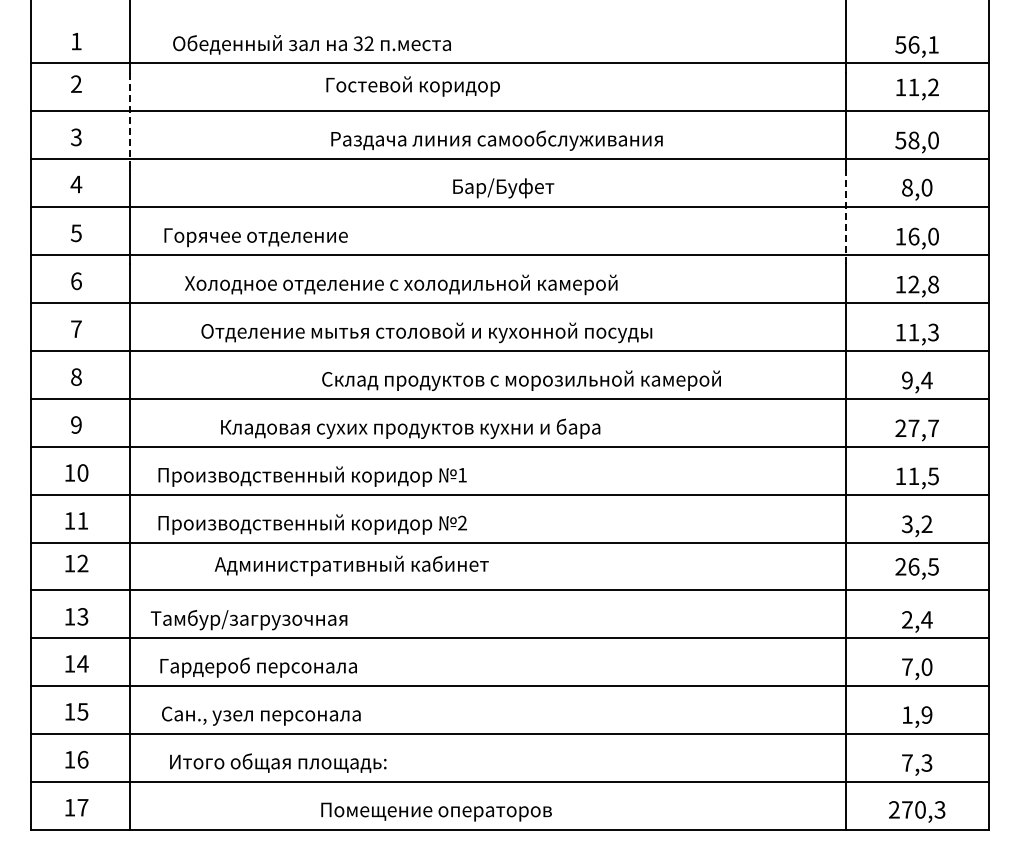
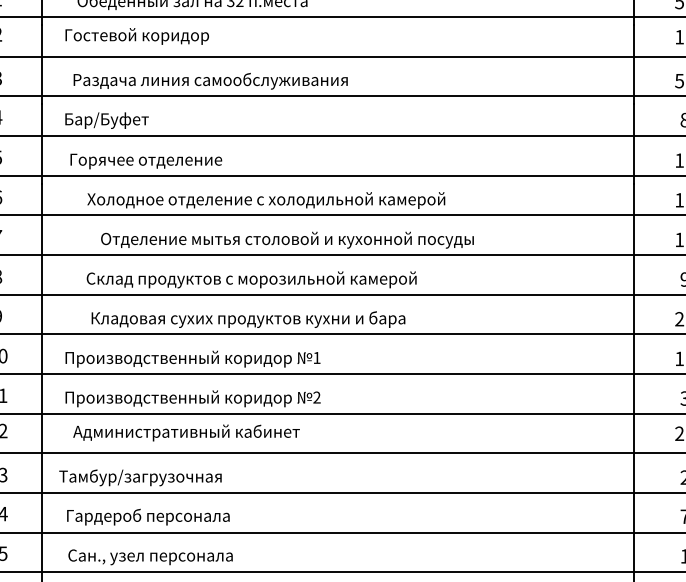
text: (412, 86) -> (136, 36), moved
line: (129, 120) -> (41, 64), dashed -> solid
text: (496, 140) -> (210, 81), moved
text: (503, 188) -> (106, 120), moved
line: (845, 216) -> (633, 143), dashed -> solid
text: (521, 380) -> (251, 279), moved
text: (410, 428) -> (248, 319), moved
text: (351, 565) -> (186, 432), moved

